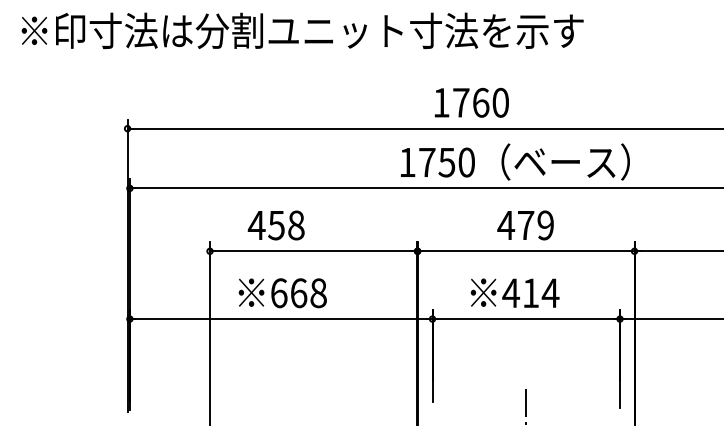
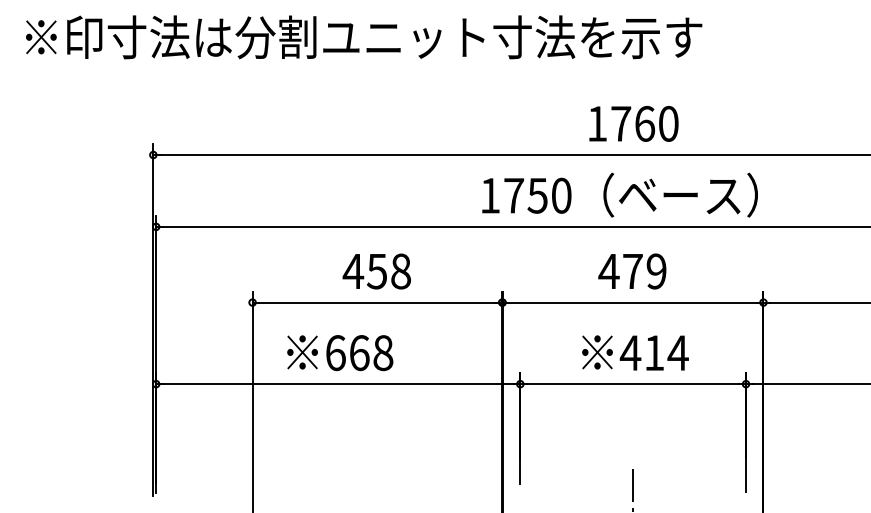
text: (471, 102) -> (633, 123), moved
text: (275, 225) -> (375, 271), moved
text: (514, 292) -> (634, 352), moved

